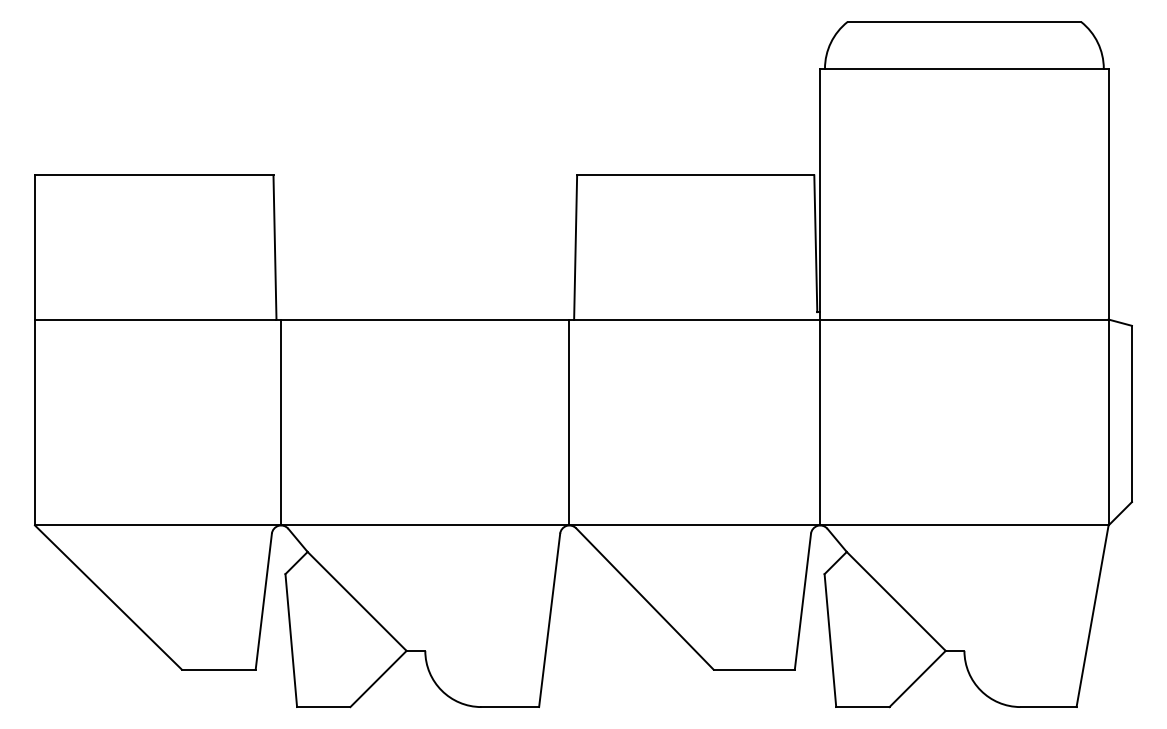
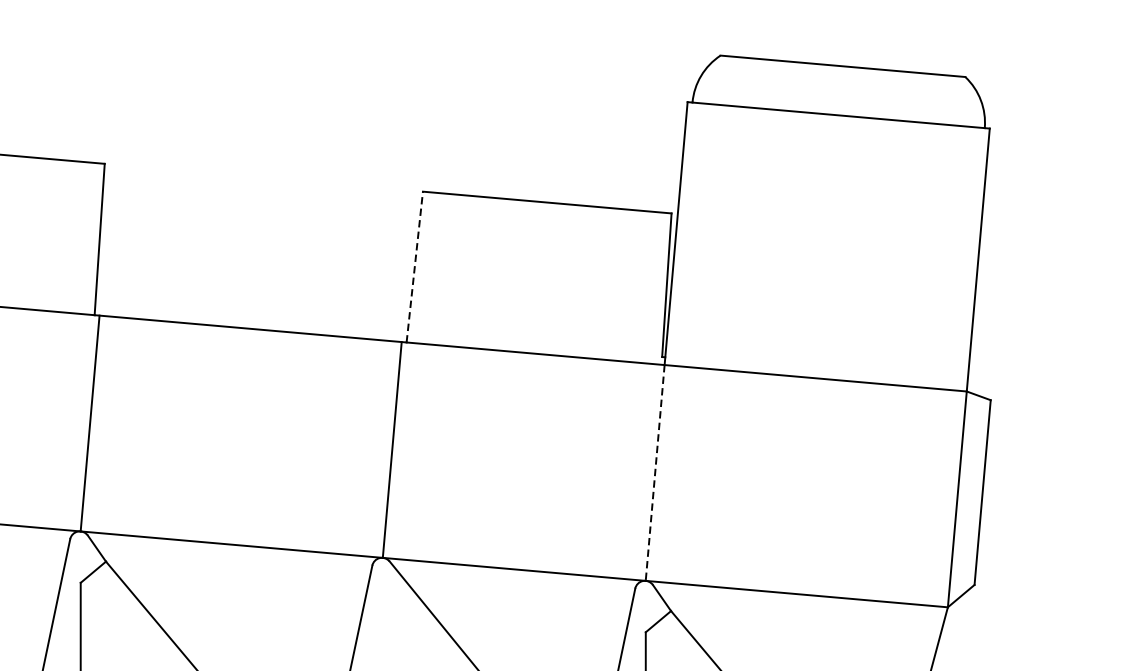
line: (575, 247) -> (414, 267), solid -> dashed
line: (820, 422) -> (655, 472), solid -> dashed

